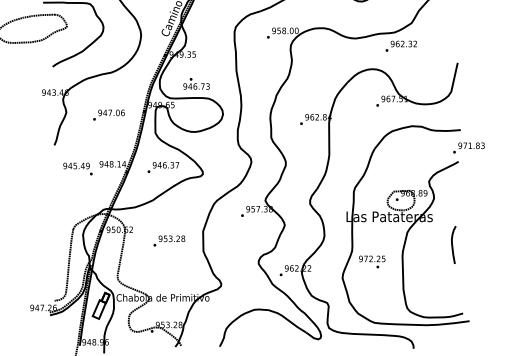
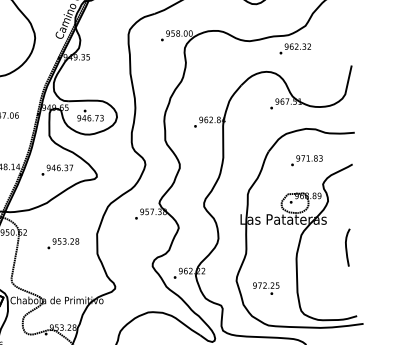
text: (196, 83) -> (90, 115), moved
text: (468, 147) -> (306, 160), moved
text: (372, 261) -> (266, 288), moved

